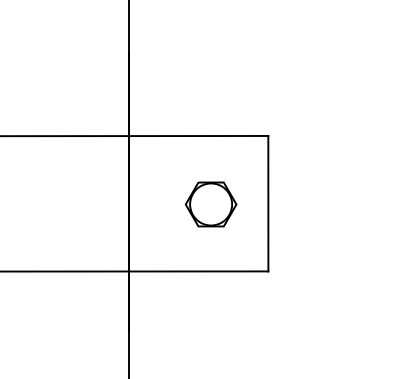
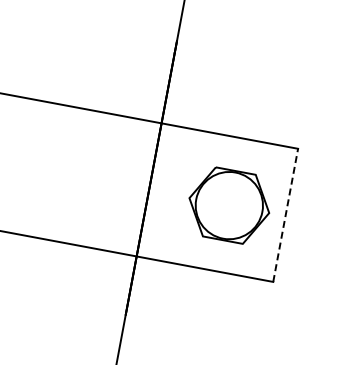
line: (268, 203) -> (285, 215), solid -> dashed
part: (210, 204) -> (228, 205), size x1.6

